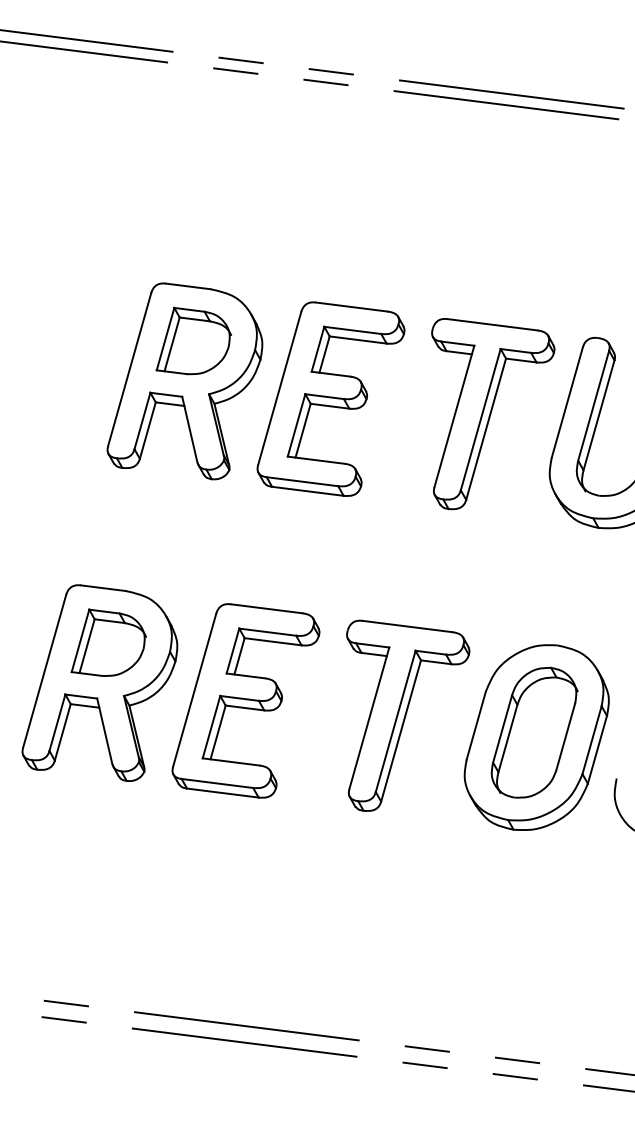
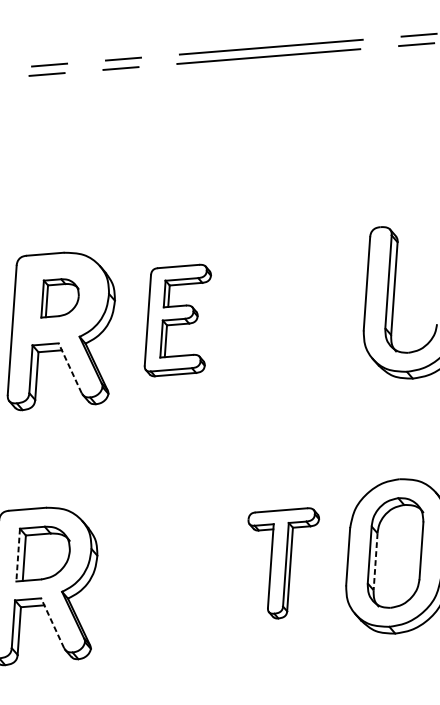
part: (193, 340) -> (58, 296), size x0.7
part: (330, 398) -> (177, 319), size x0.7
part: (493, 414) -> (310, 305), removed
line: (189, 429) -> (69, 368), solid -> dashed
line: (80, 641) -> (18, 555), solid -> dashed
part: (245, 700) -> (159, 575), removed
part: (408, 715) -> (292, 559), size x0.7
line: (104, 731) -> (52, 623), solid -> dashed
line: (507, 739) -> (375, 562), solid -> dashed

